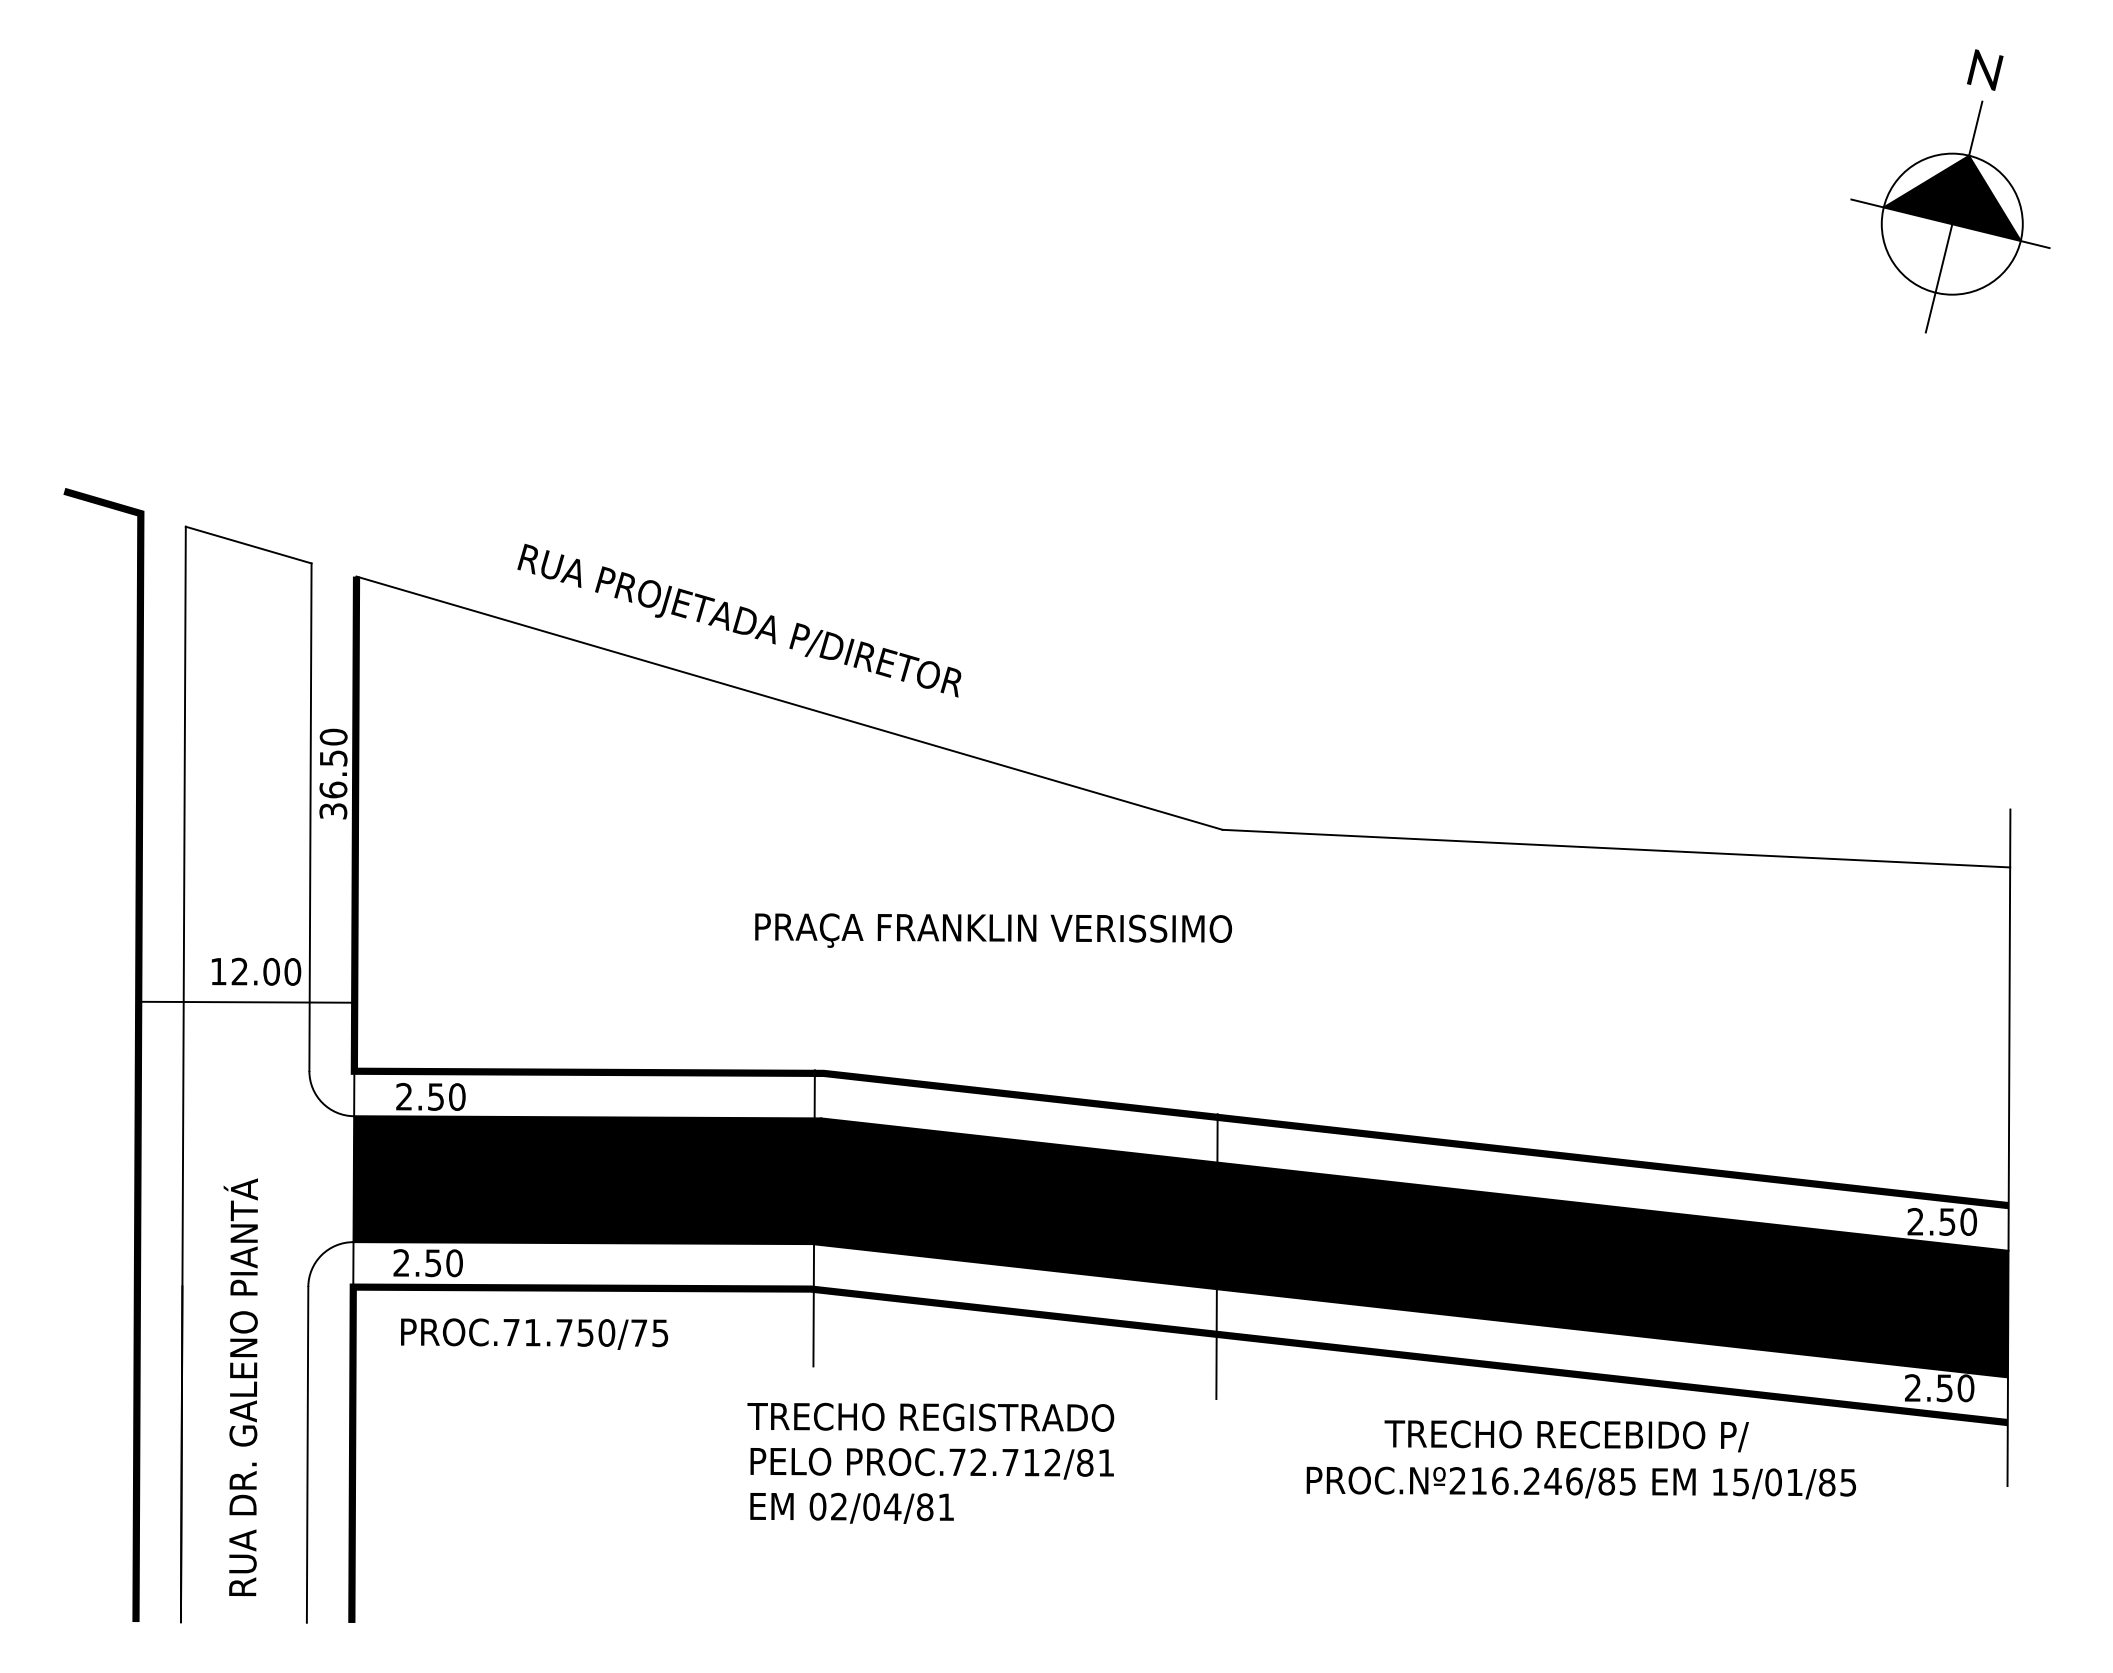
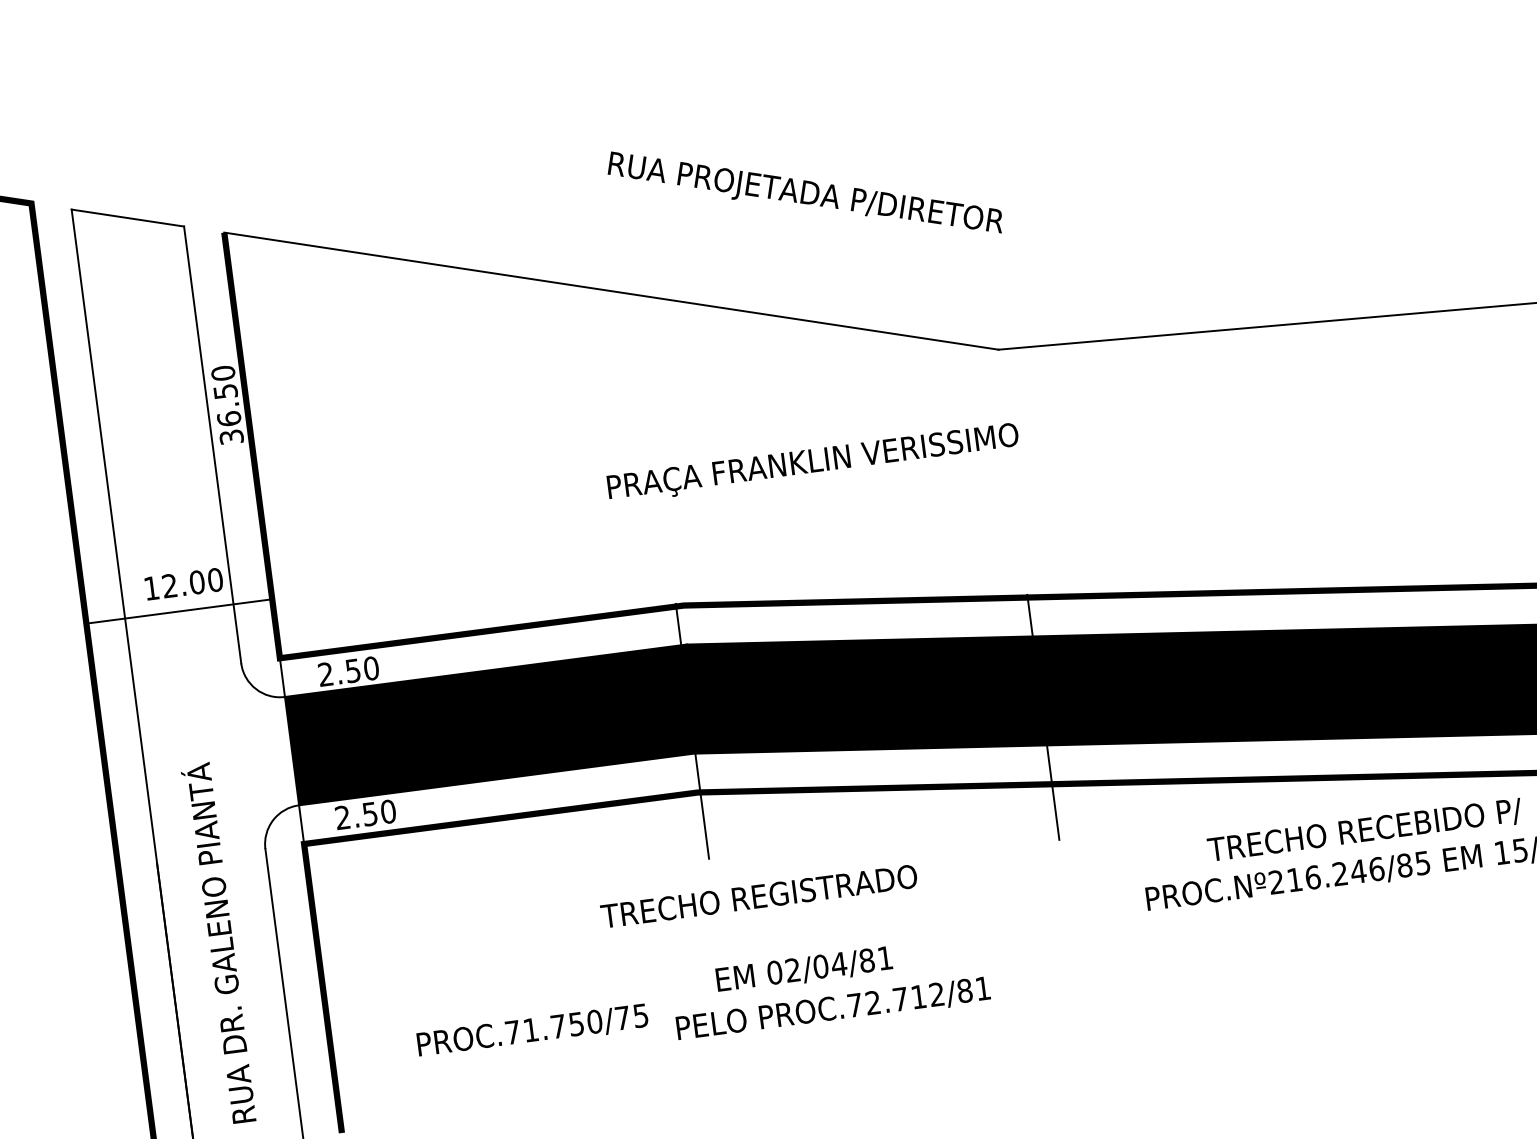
text: (739, 620) -> (804, 192), moved
text: (534, 1333) -> (532, 1030), moved
text: (930, 1416) -> (758, 895), moved
text: (931, 1463) -> (832, 1009), moved
text: (851, 1507) -> (803, 969), moved

